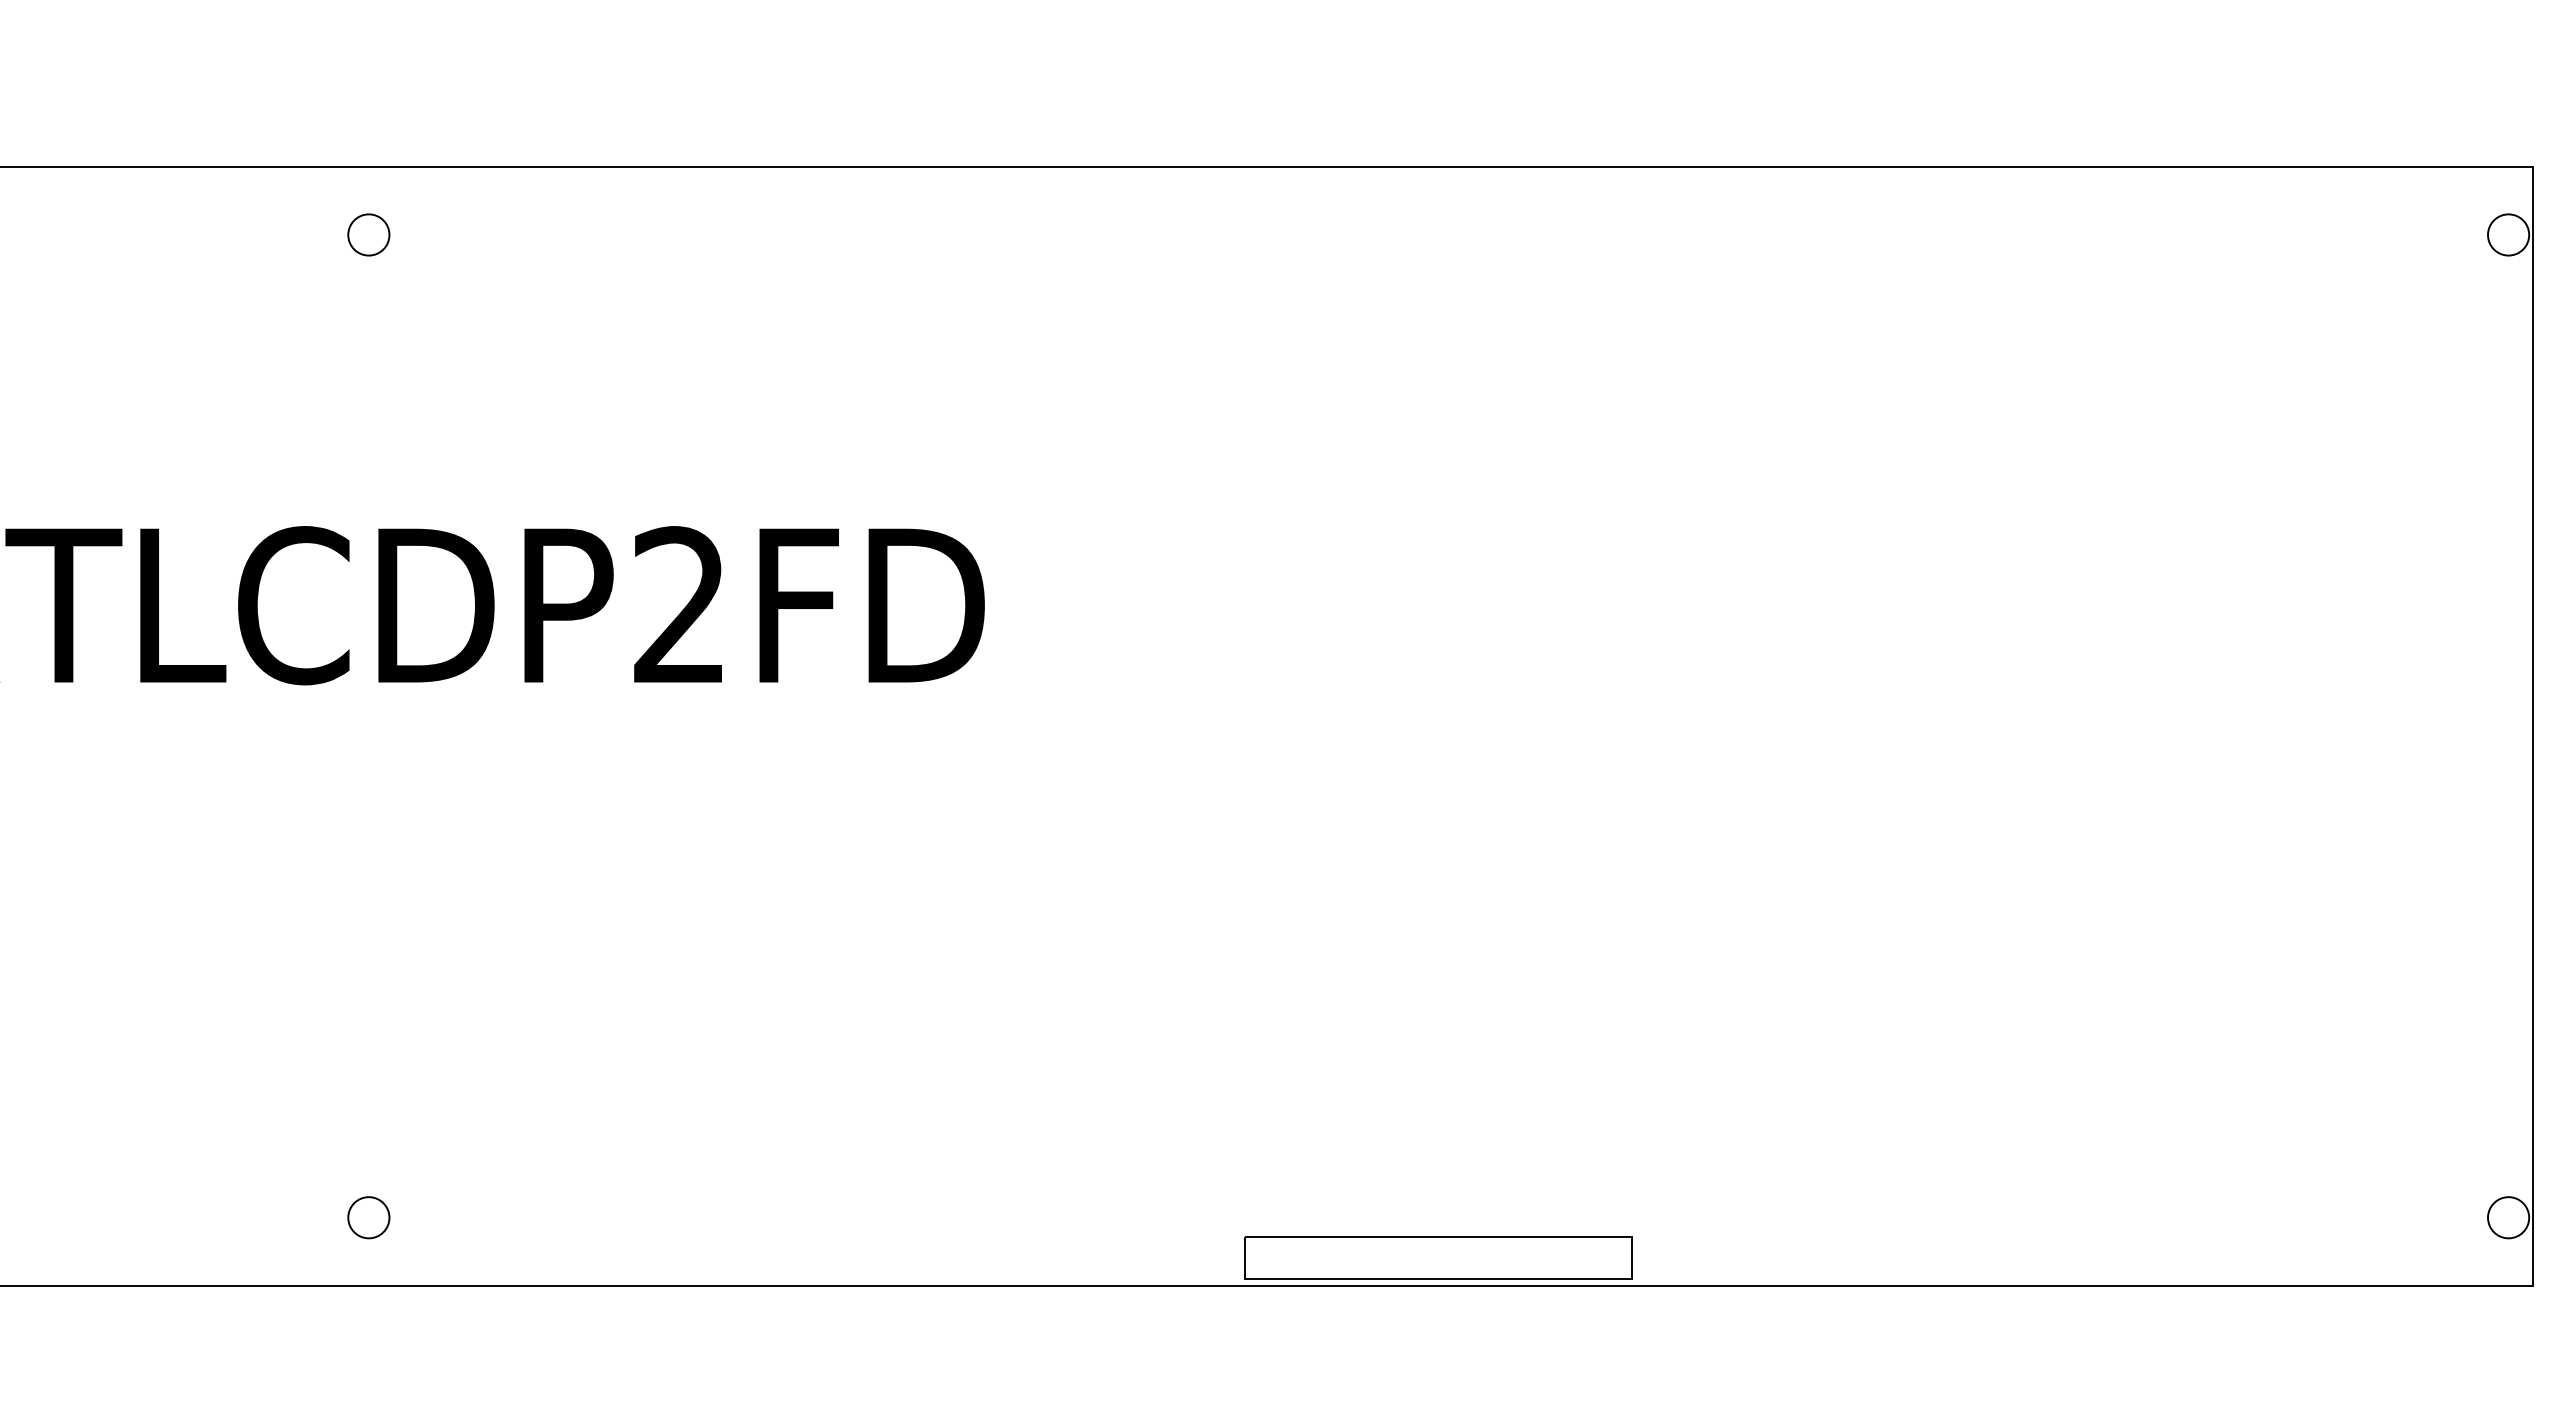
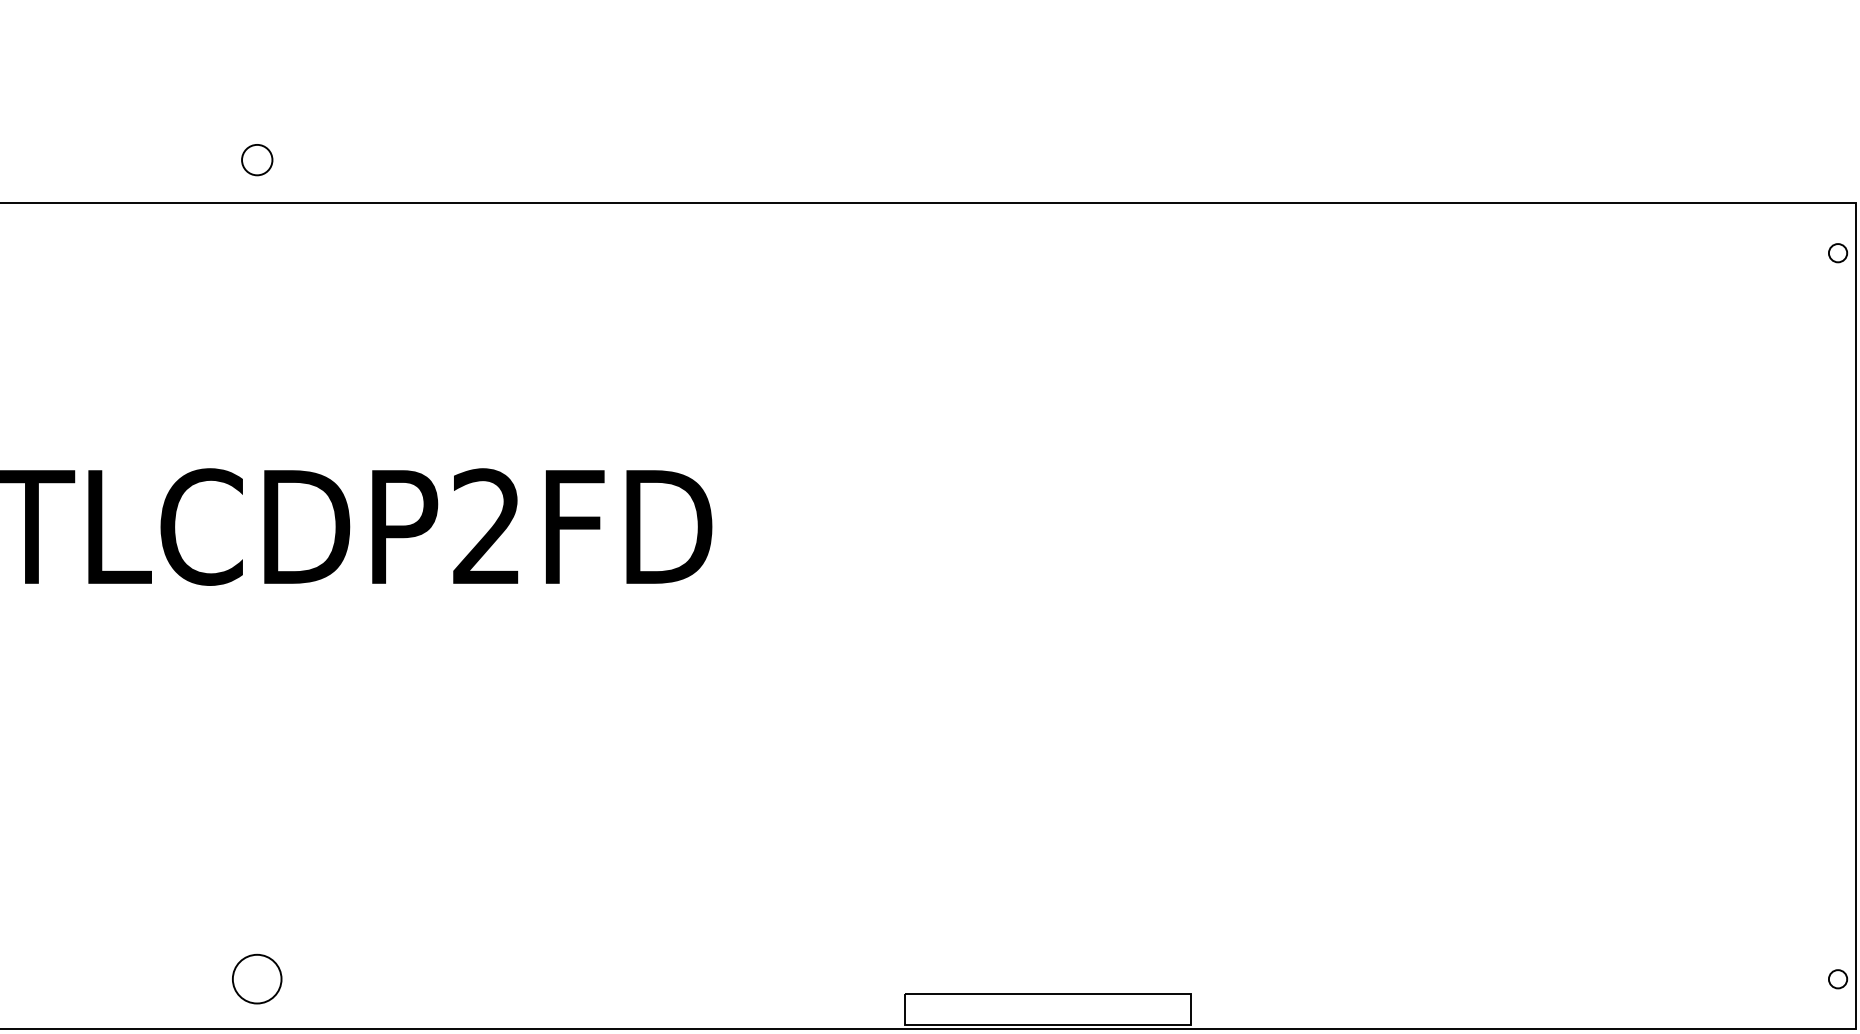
circle: (368, 234) -> (256, 159), moved
circle: (2508, 234) -> (1837, 252), size x0.6
circle: (368, 1217) -> (256, 979), size x1.6
circle: (2508, 1217) -> (1837, 979), size x0.6

